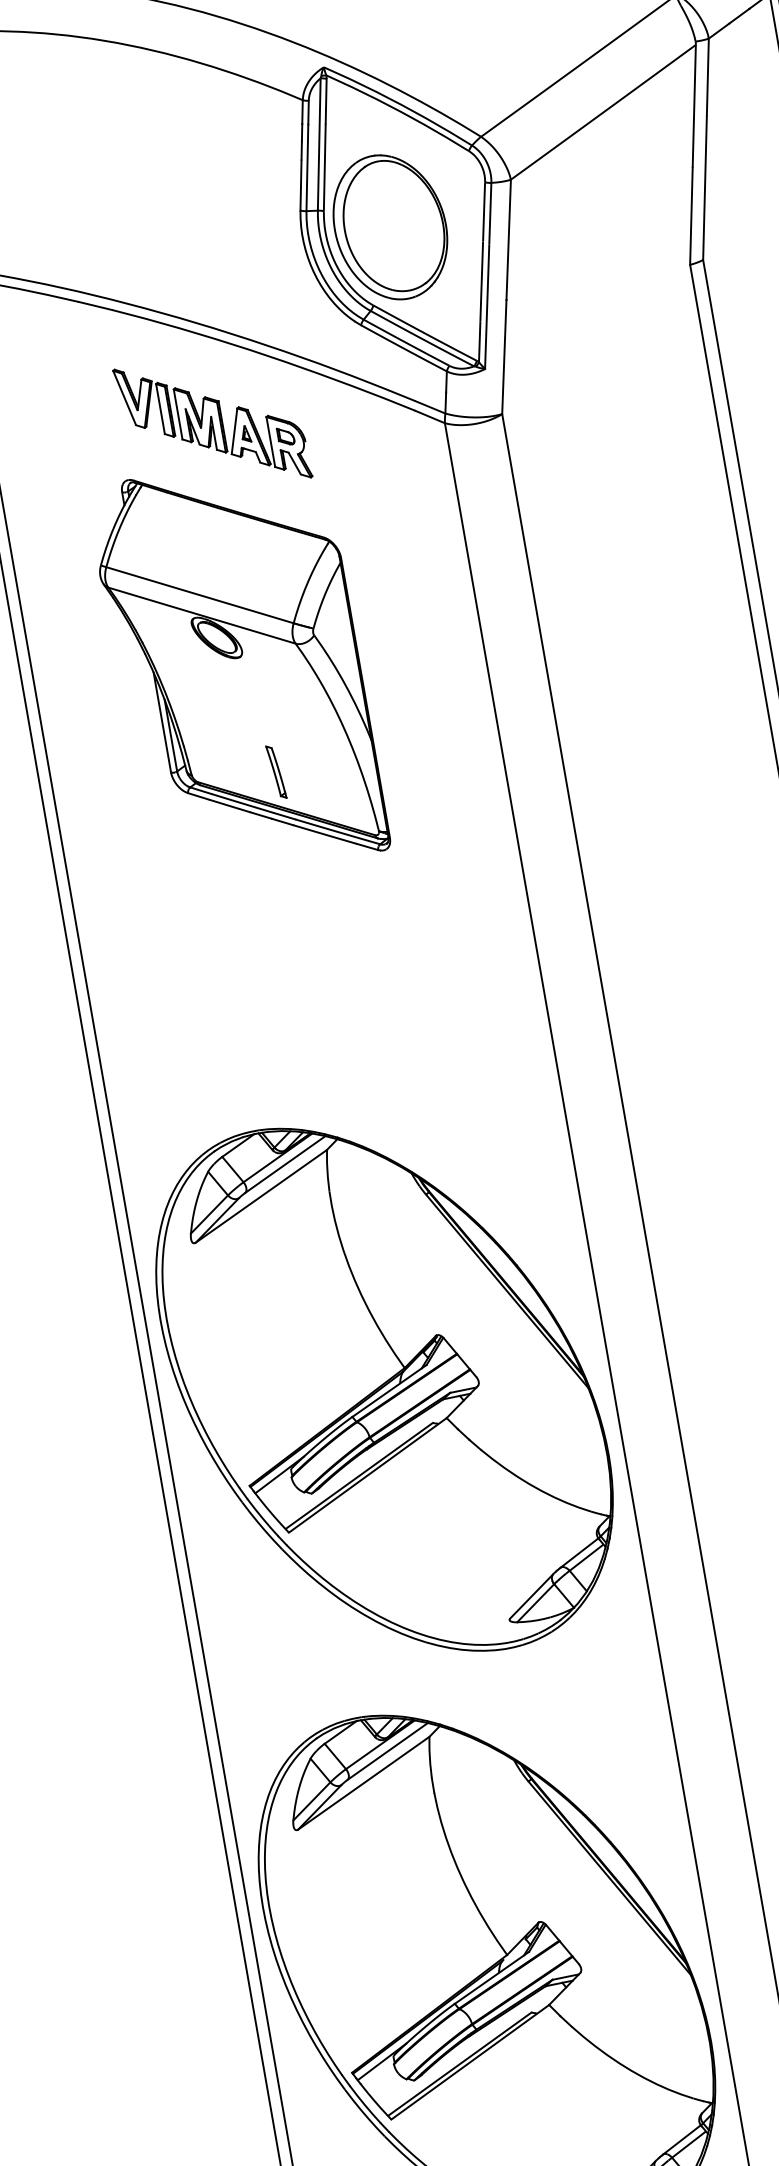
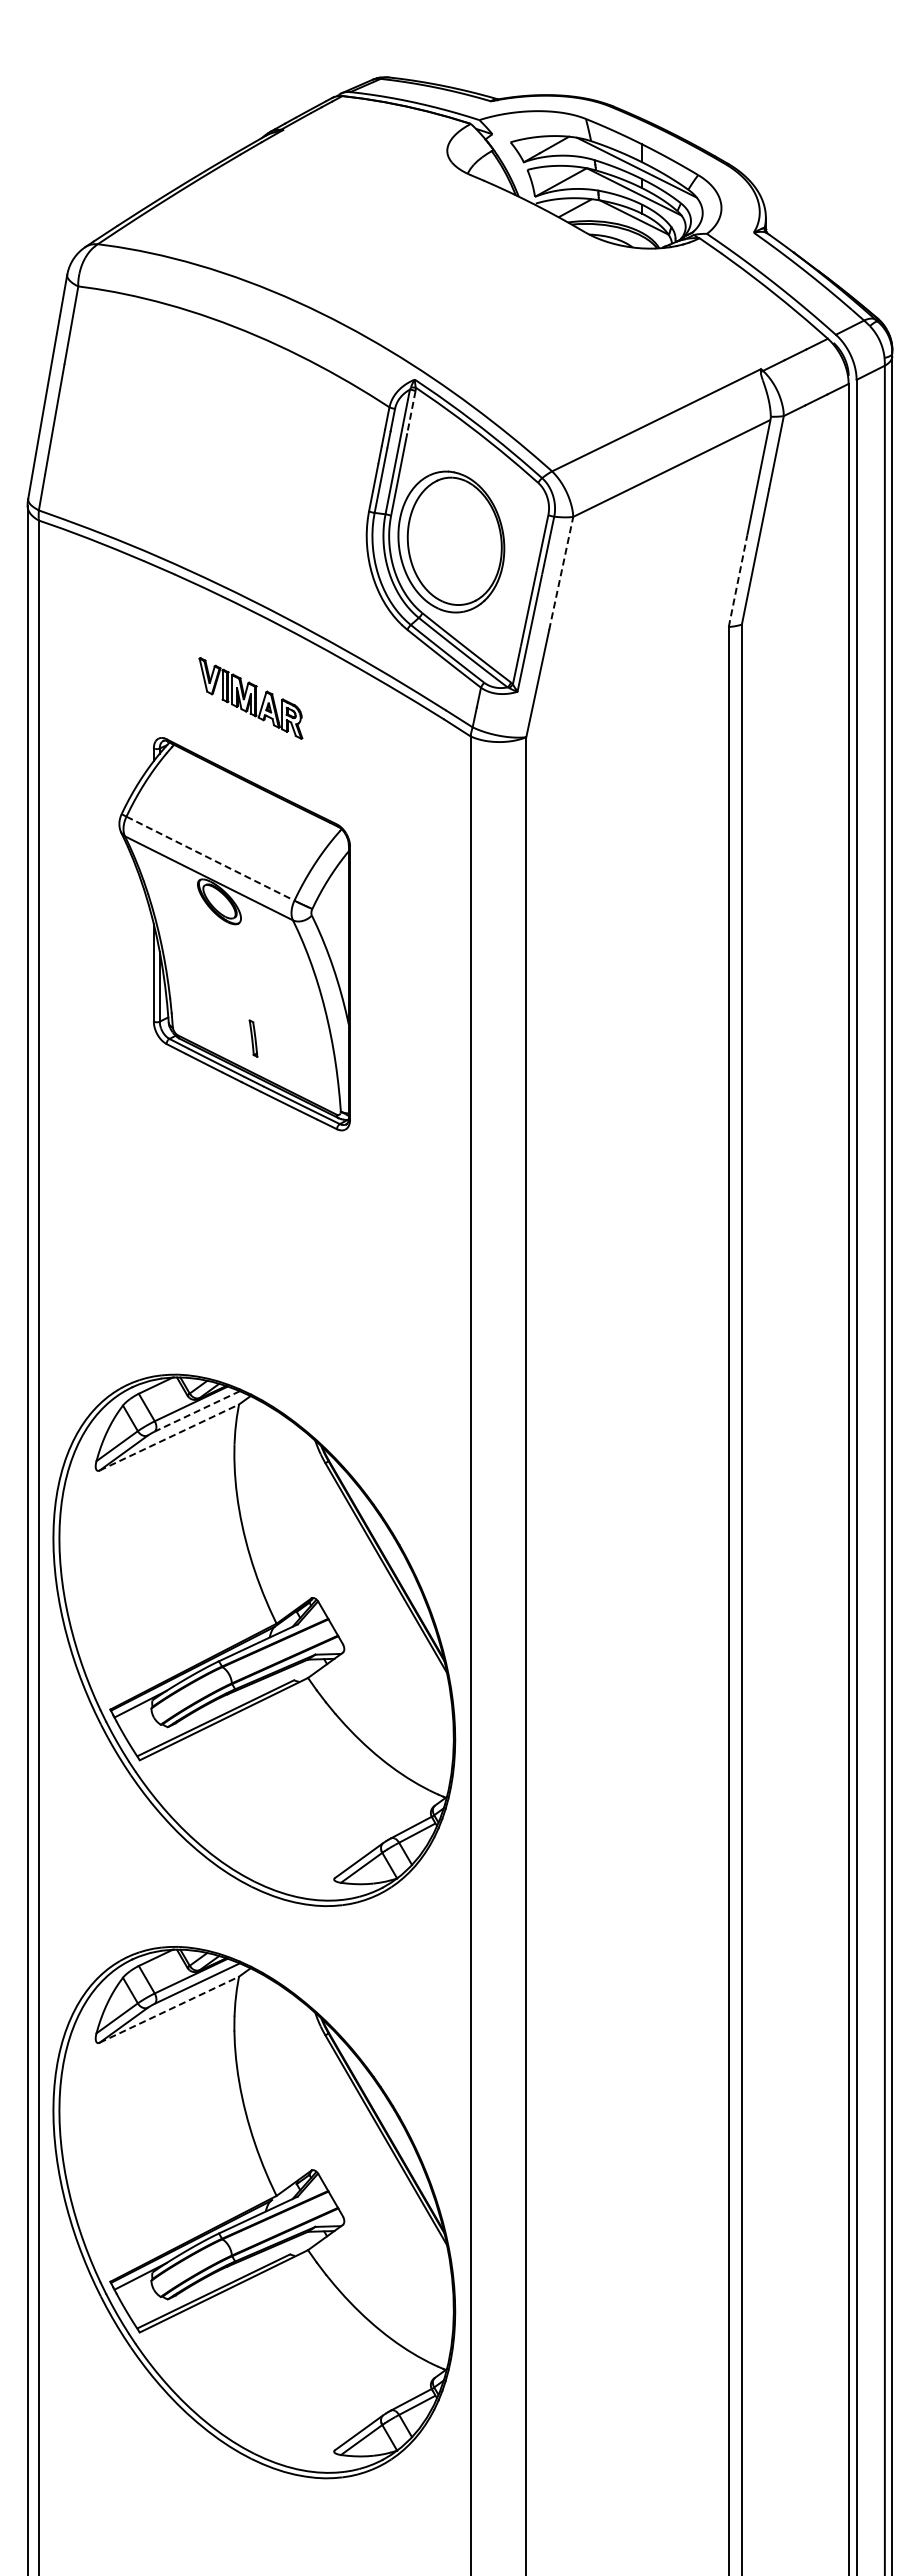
line: (326, 101) -> (411, 412), solid -> dashed
line: (690, 216) -> (737, 581), solid -> dashed
line: (508, 239) -> (561, 573), solid -> dashed
part: (212, 423) -> (250, 698), size x0.6
line: (201, 595) -> (211, 859), solid -> dashed
part: (276, 771) -> (253, 1038), size x0.7
line: (284, 1164) -> (196, 1411), solid -> dashed
line: (261, 1196) -> (169, 1437), solid -> dashed
line: (363, 1782) -> (169, 2009), solid -> dashed

